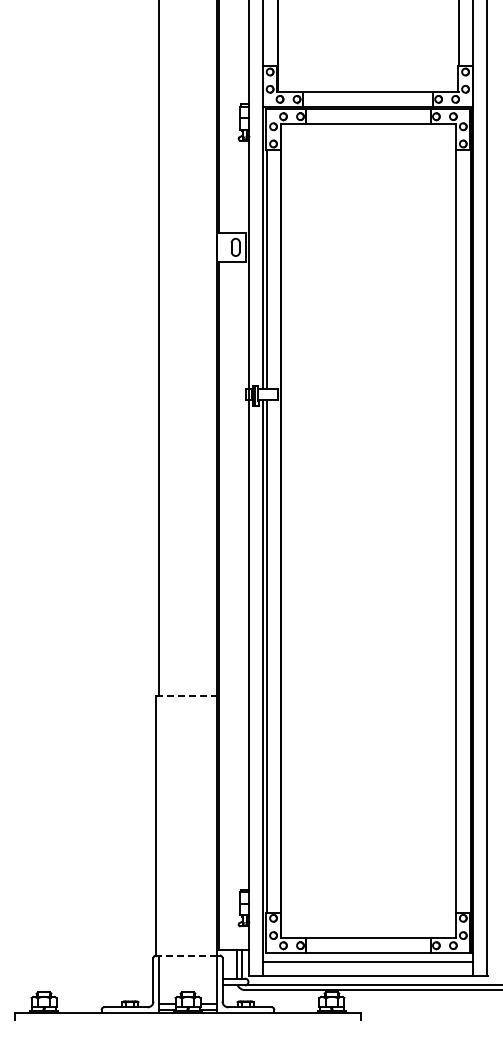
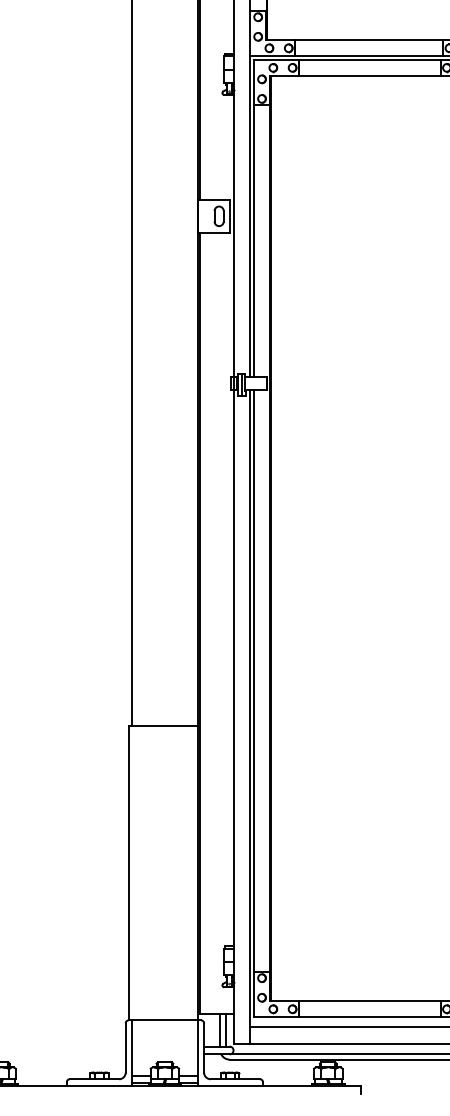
line: (187, 696) -> (164, 726), dashed -> solid
line: (185, 955) -> (162, 1020), dashed -> solid

